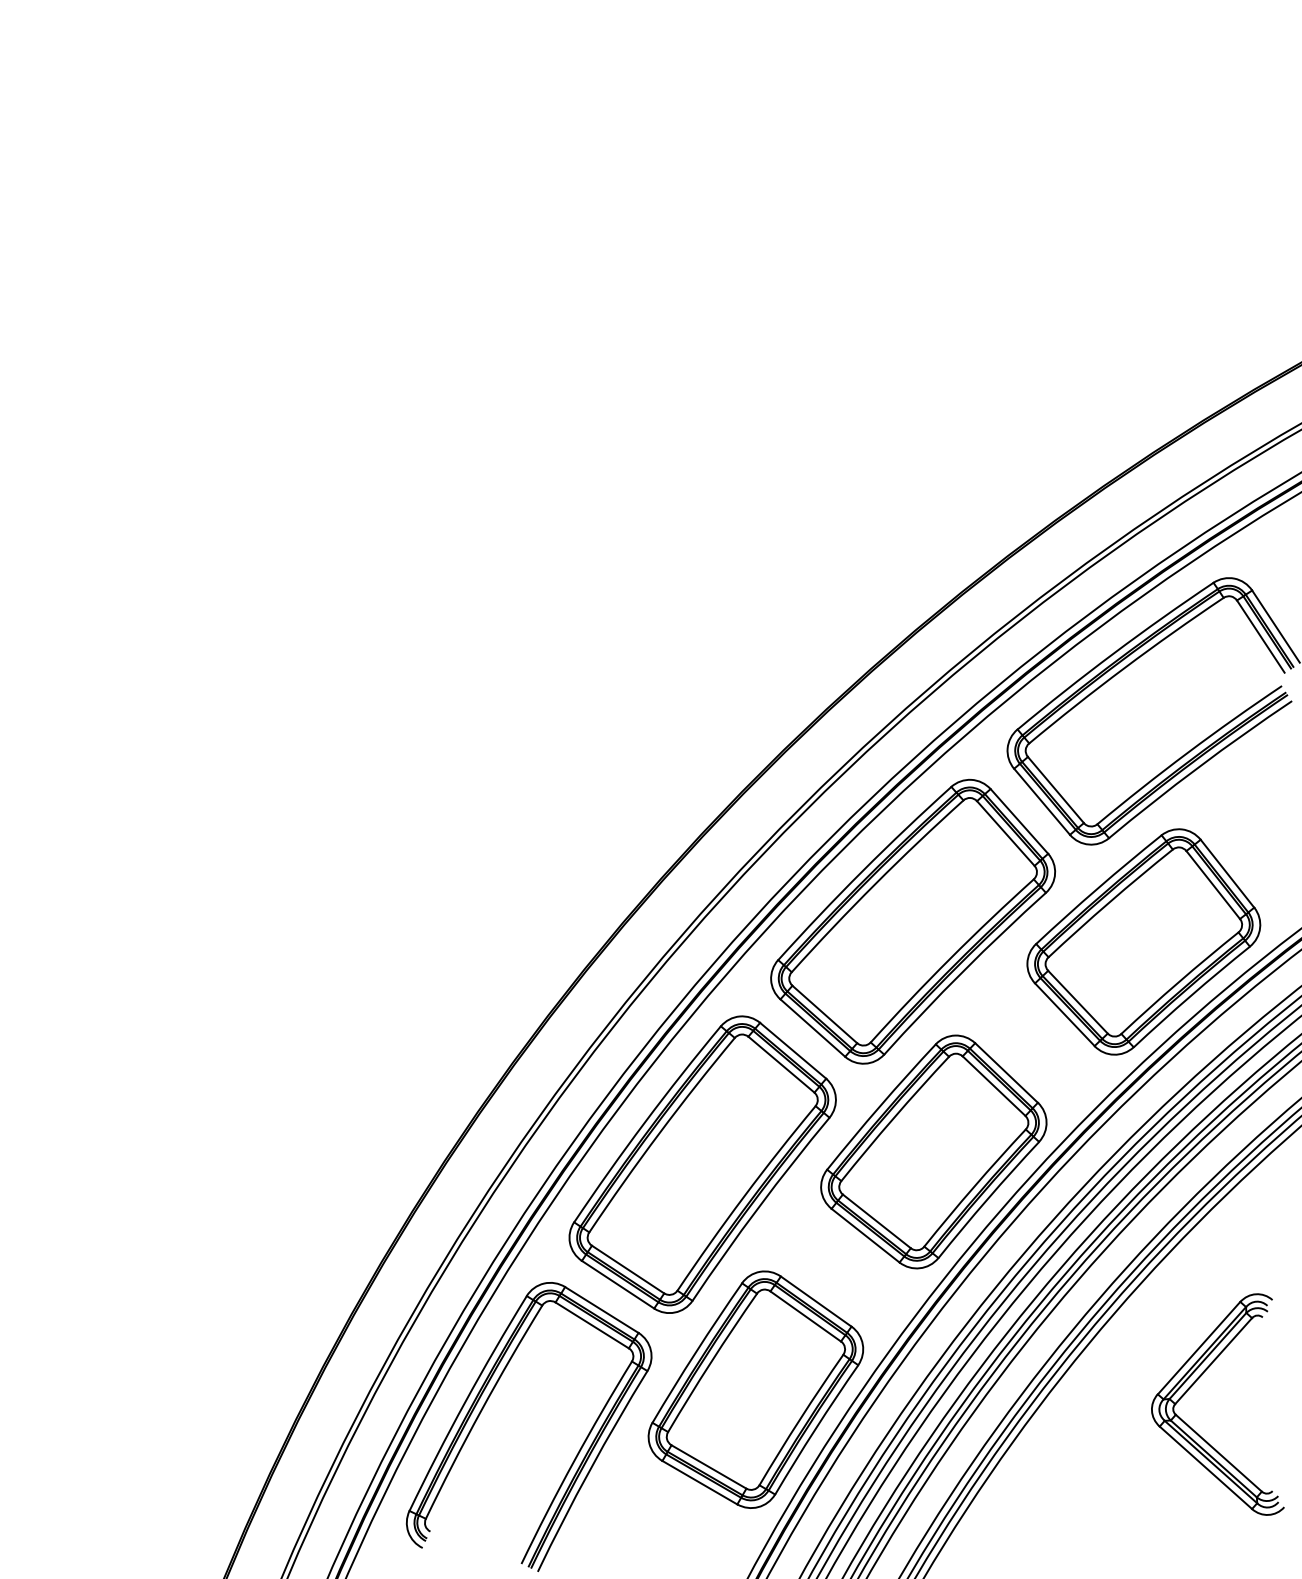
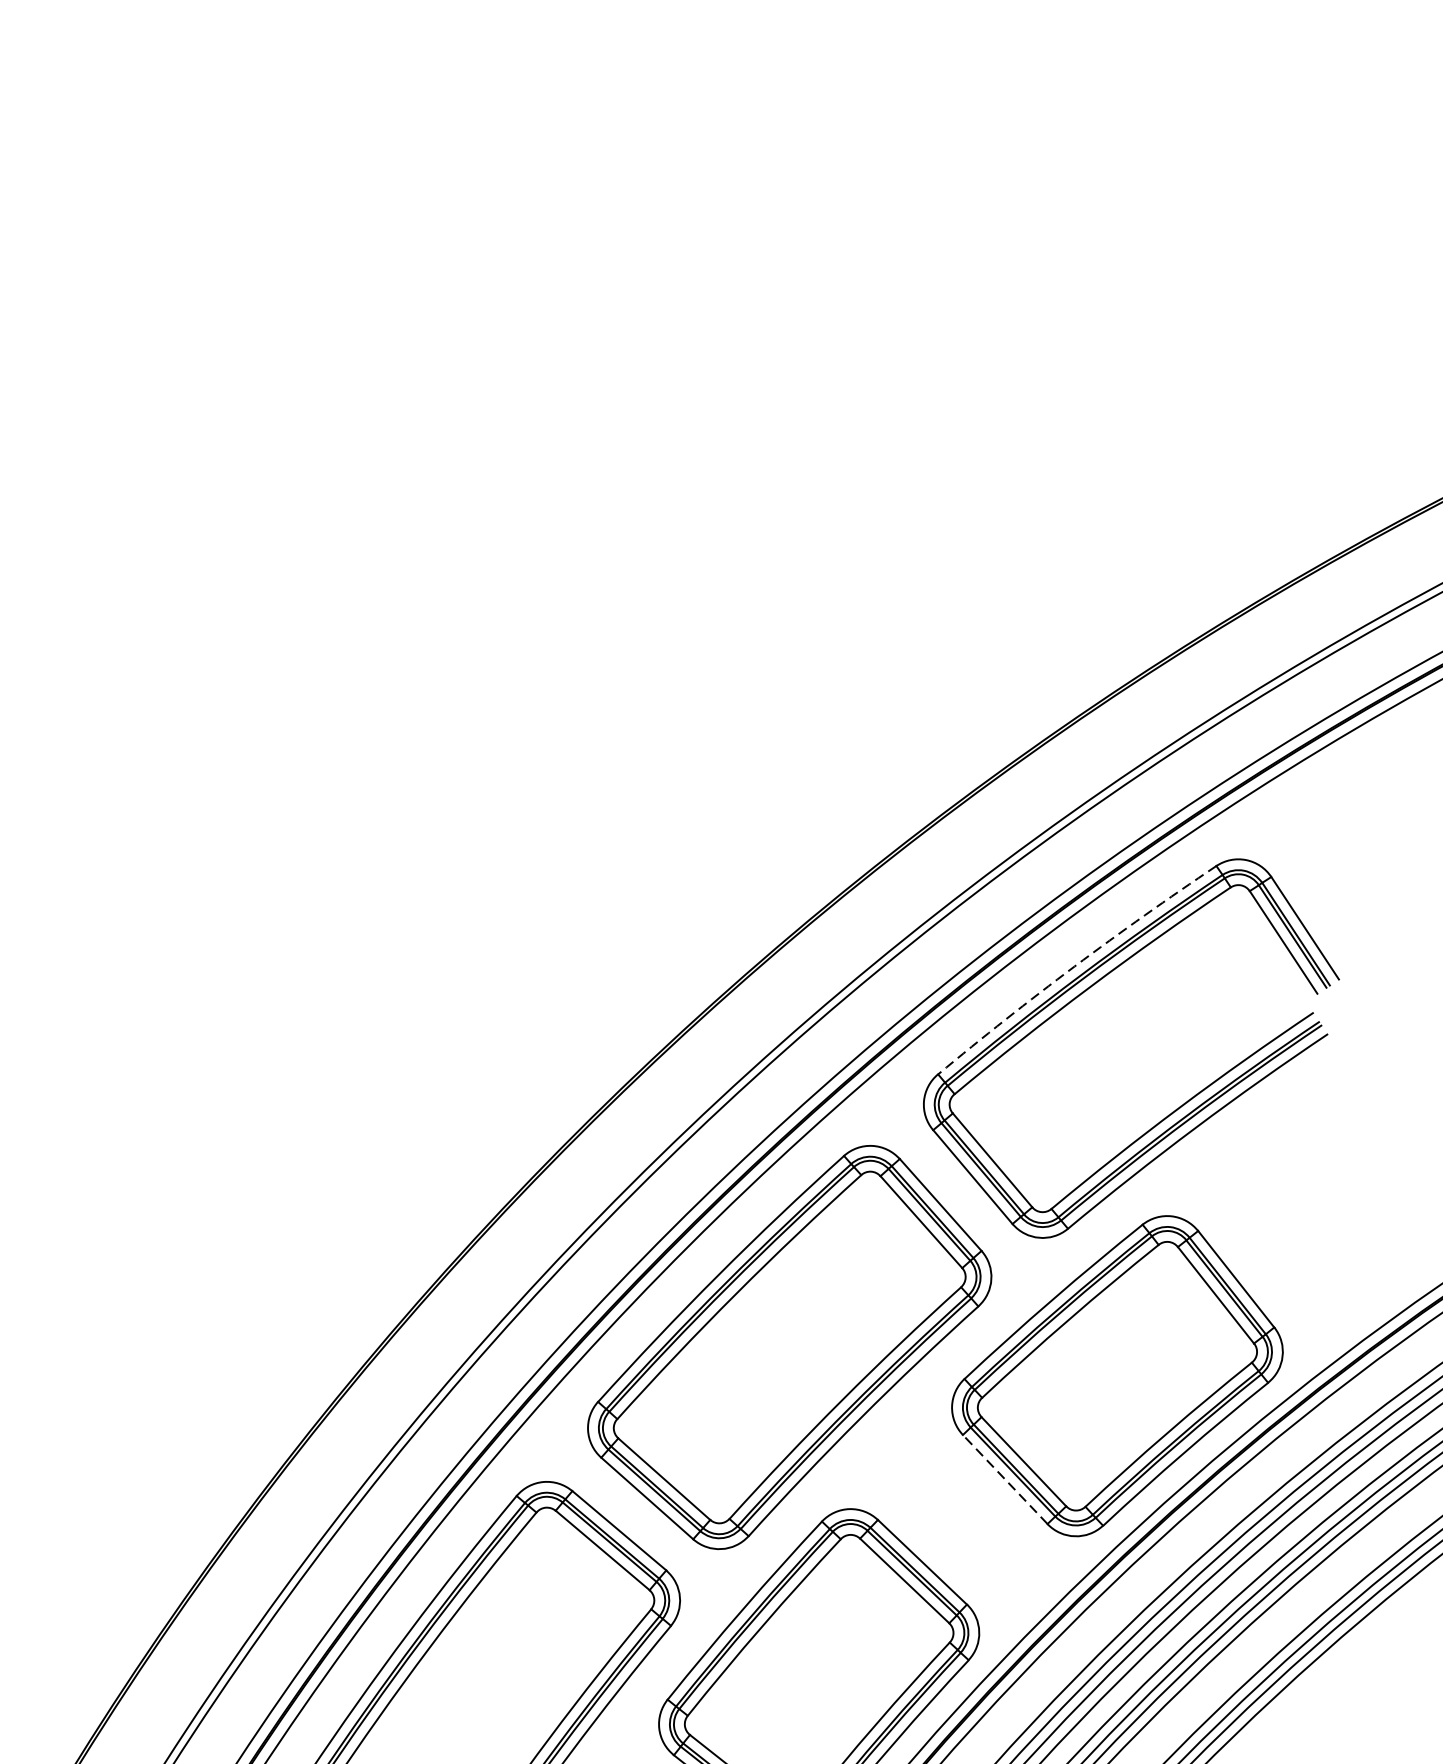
arc: (1113, 653) -> (1074, 966), solid -> dashed
line: (1064, 1014) -> (1004, 1479), solid -> dashed

